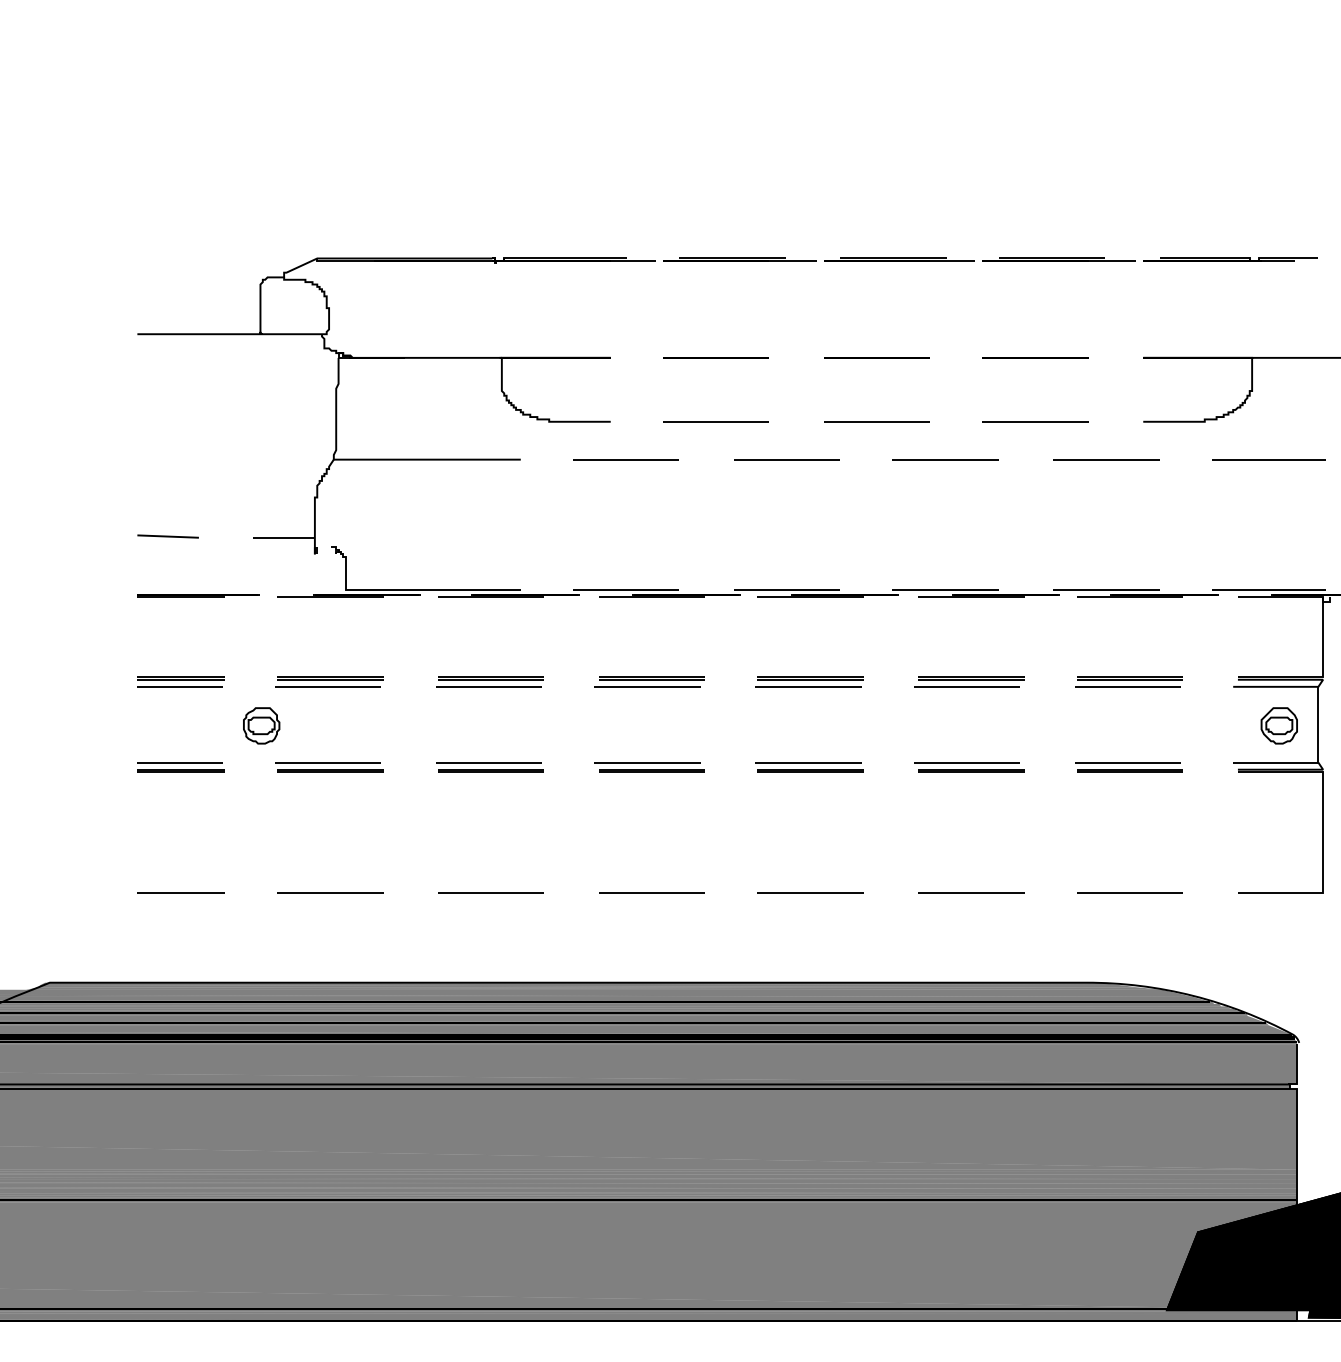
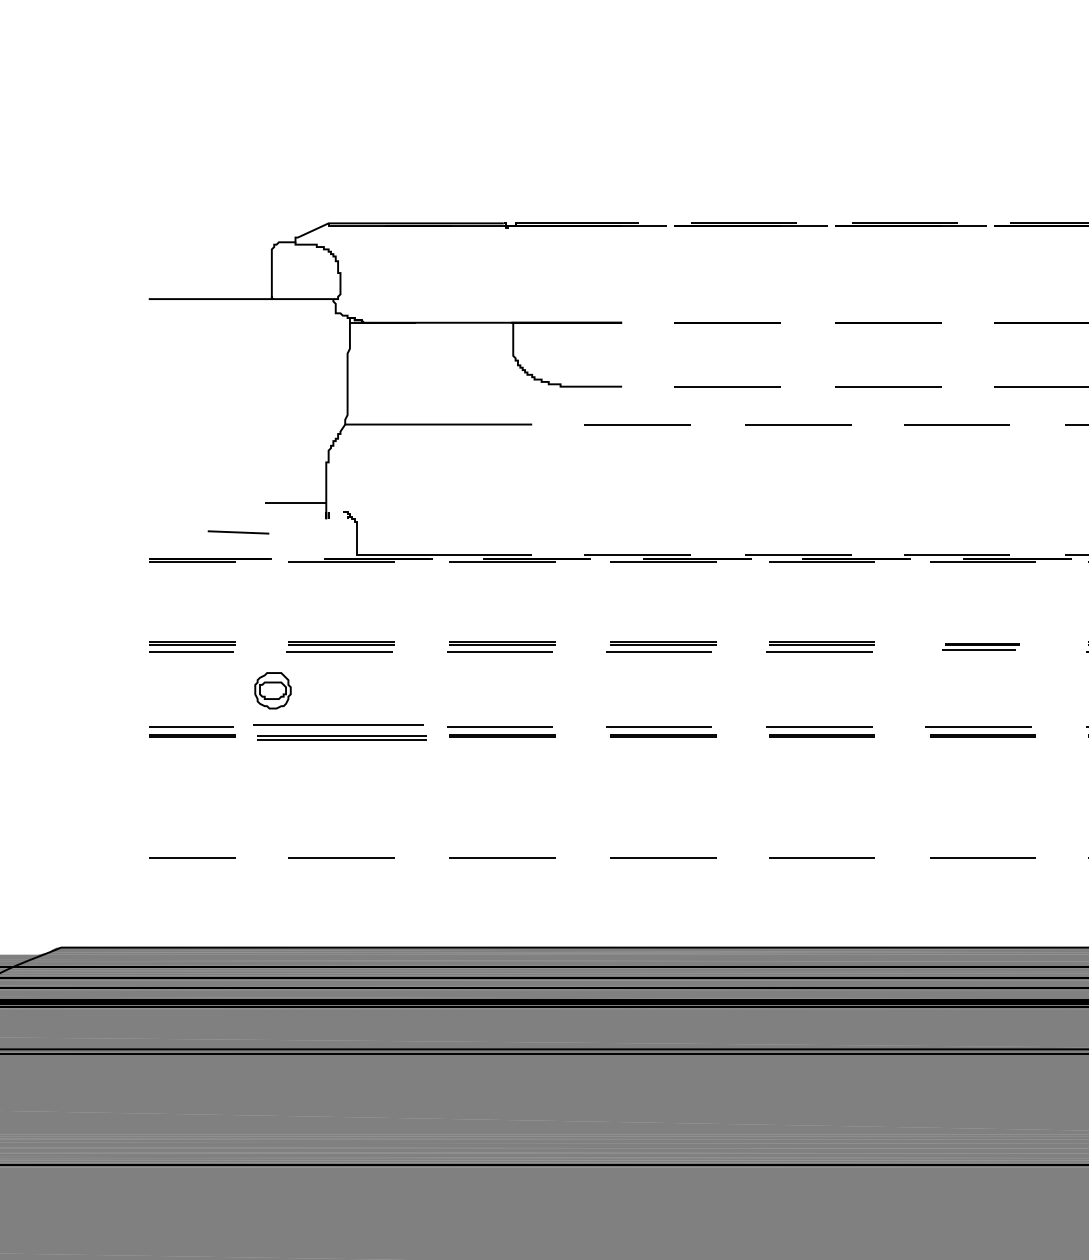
line: (167, 536) -> (237, 532), moved
part: (969, 681) -> (980, 646), size x0.7
part: (329, 767) -> (340, 732), size x1.6

